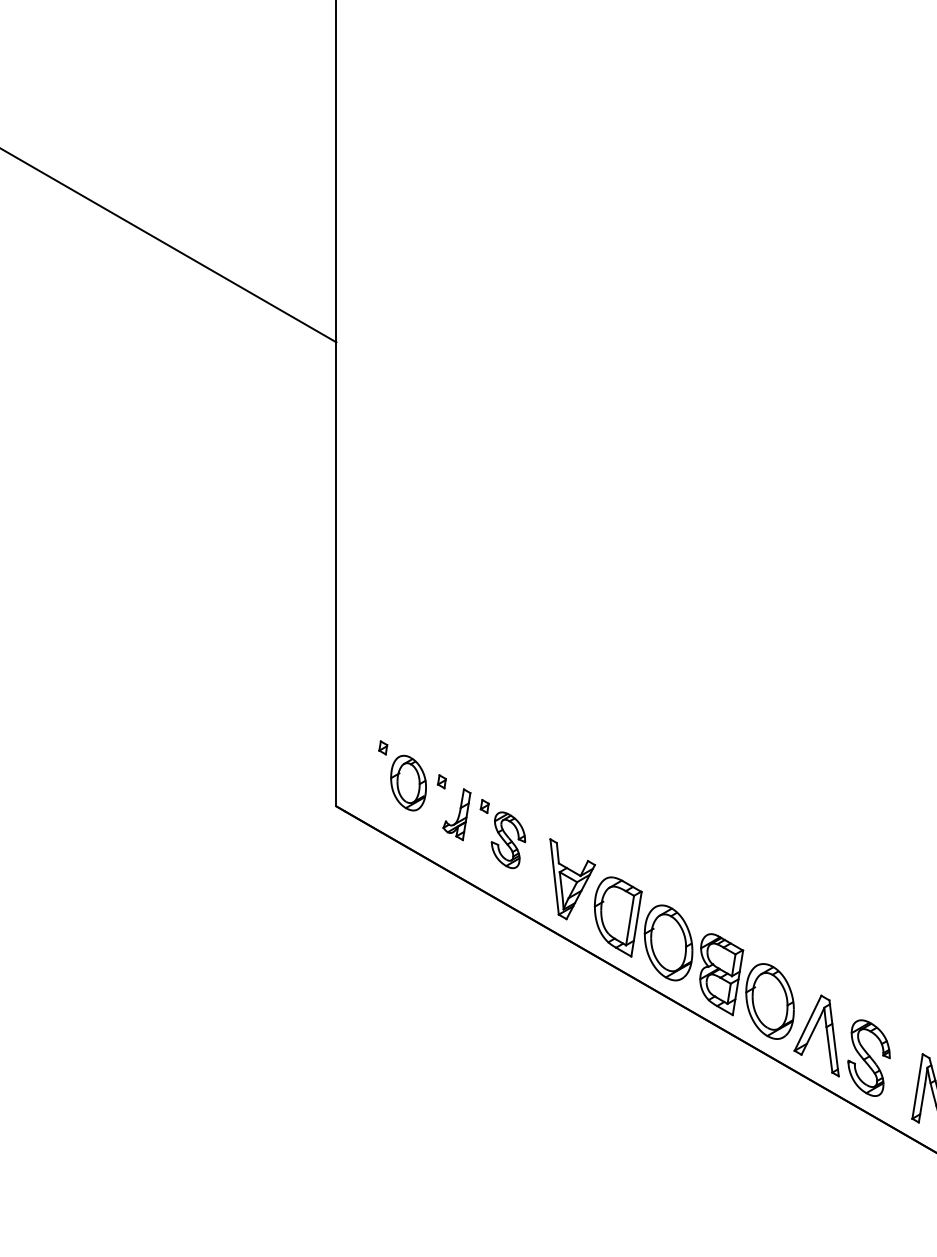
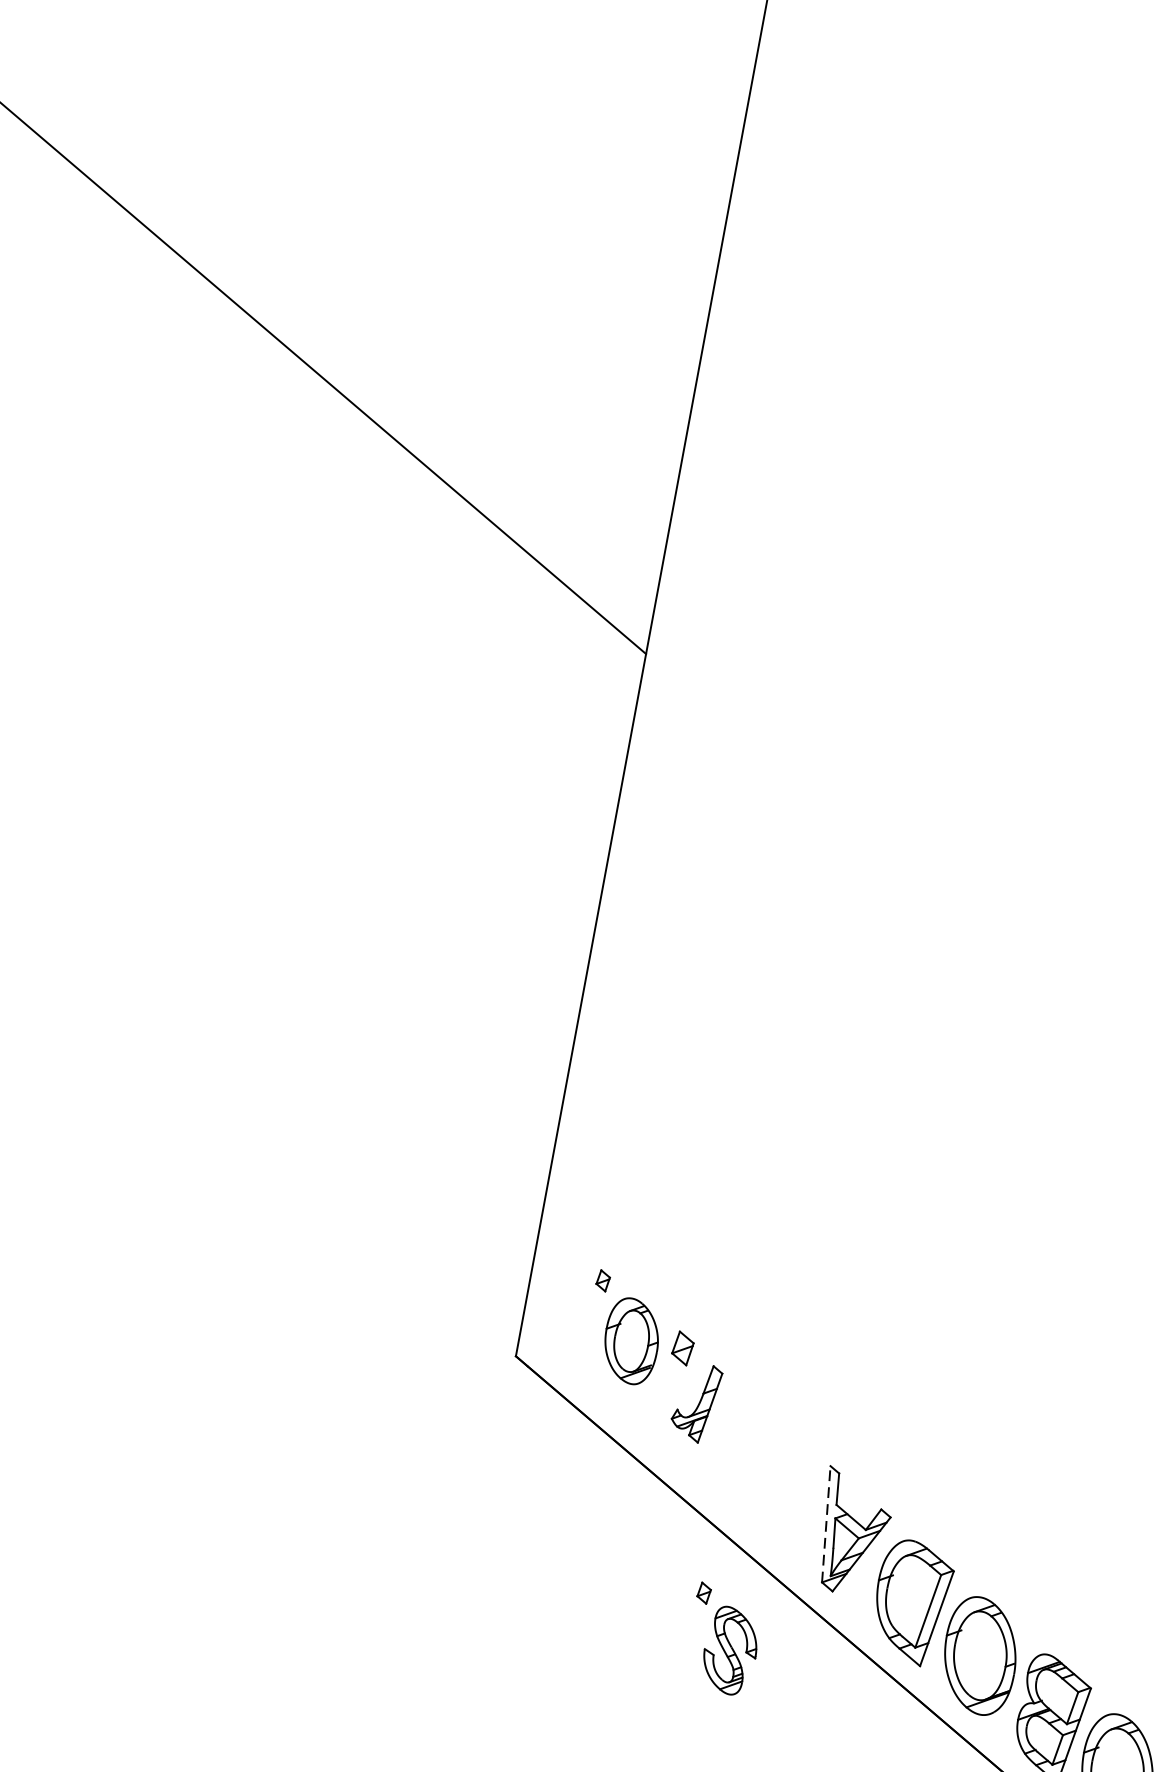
part: (441, 781) -> (681, 1347), size x1.6
part: (502, 834) -> (723, 1640), moved
line: (554, 877) -> (825, 1524), solid -> dashed

